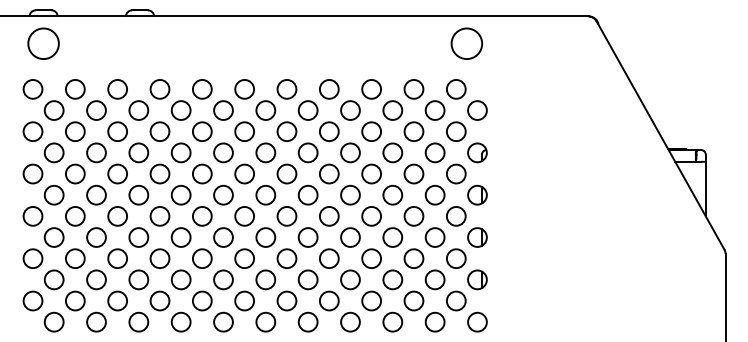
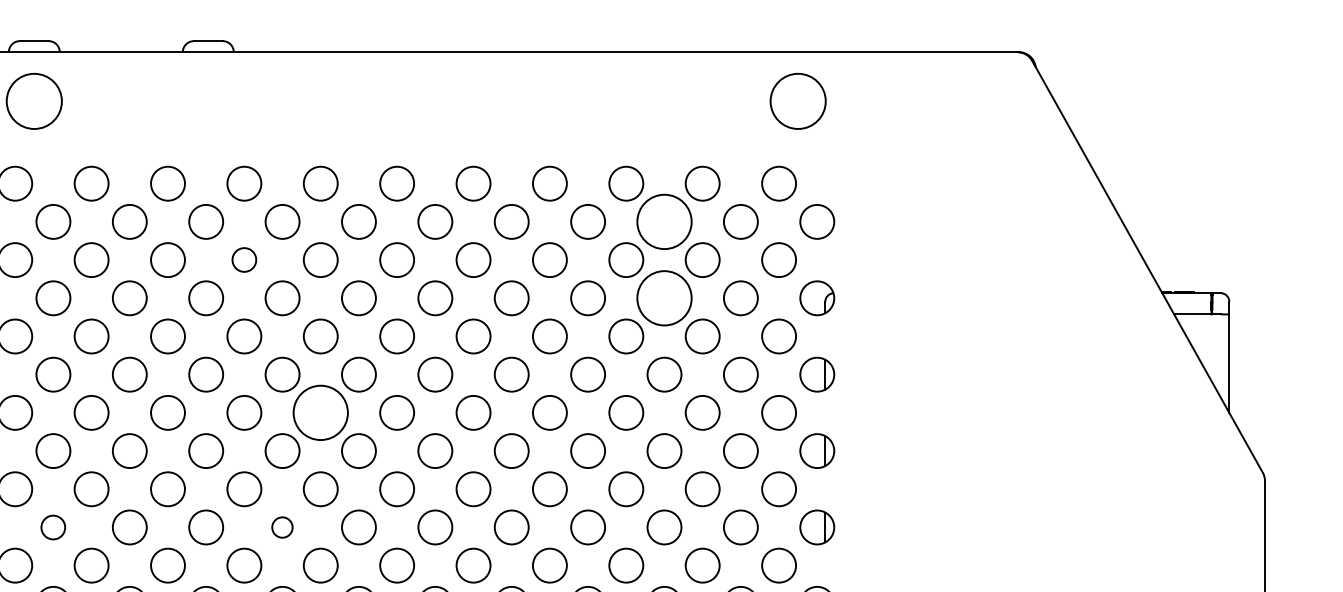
circle: (392, 110) -> (663, 221), size x1.6
circle: (159, 131) -> (243, 259), size x0.7
circle: (392, 152) -> (663, 297), size x1.6
circle: (201, 215) -> (319, 411), size x1.6
circle: (53, 279) -> (52, 526), size x0.7
circle: (180, 279) -> (281, 526), size x0.6

